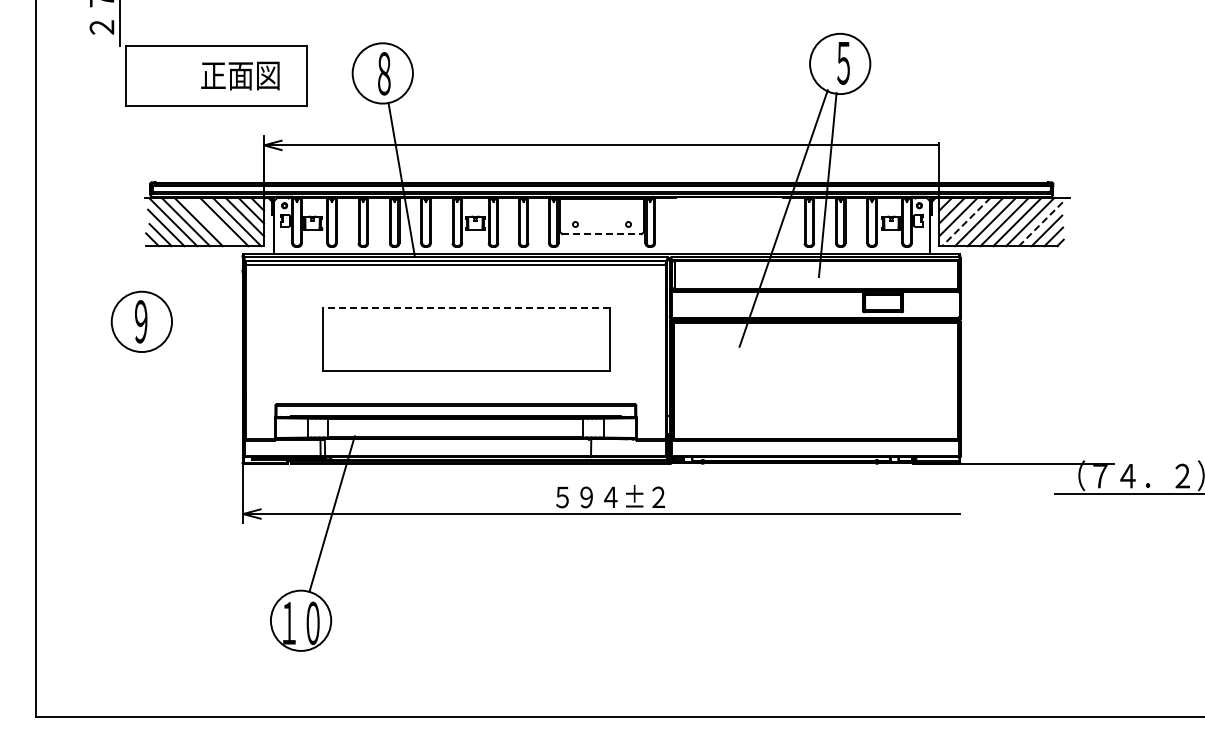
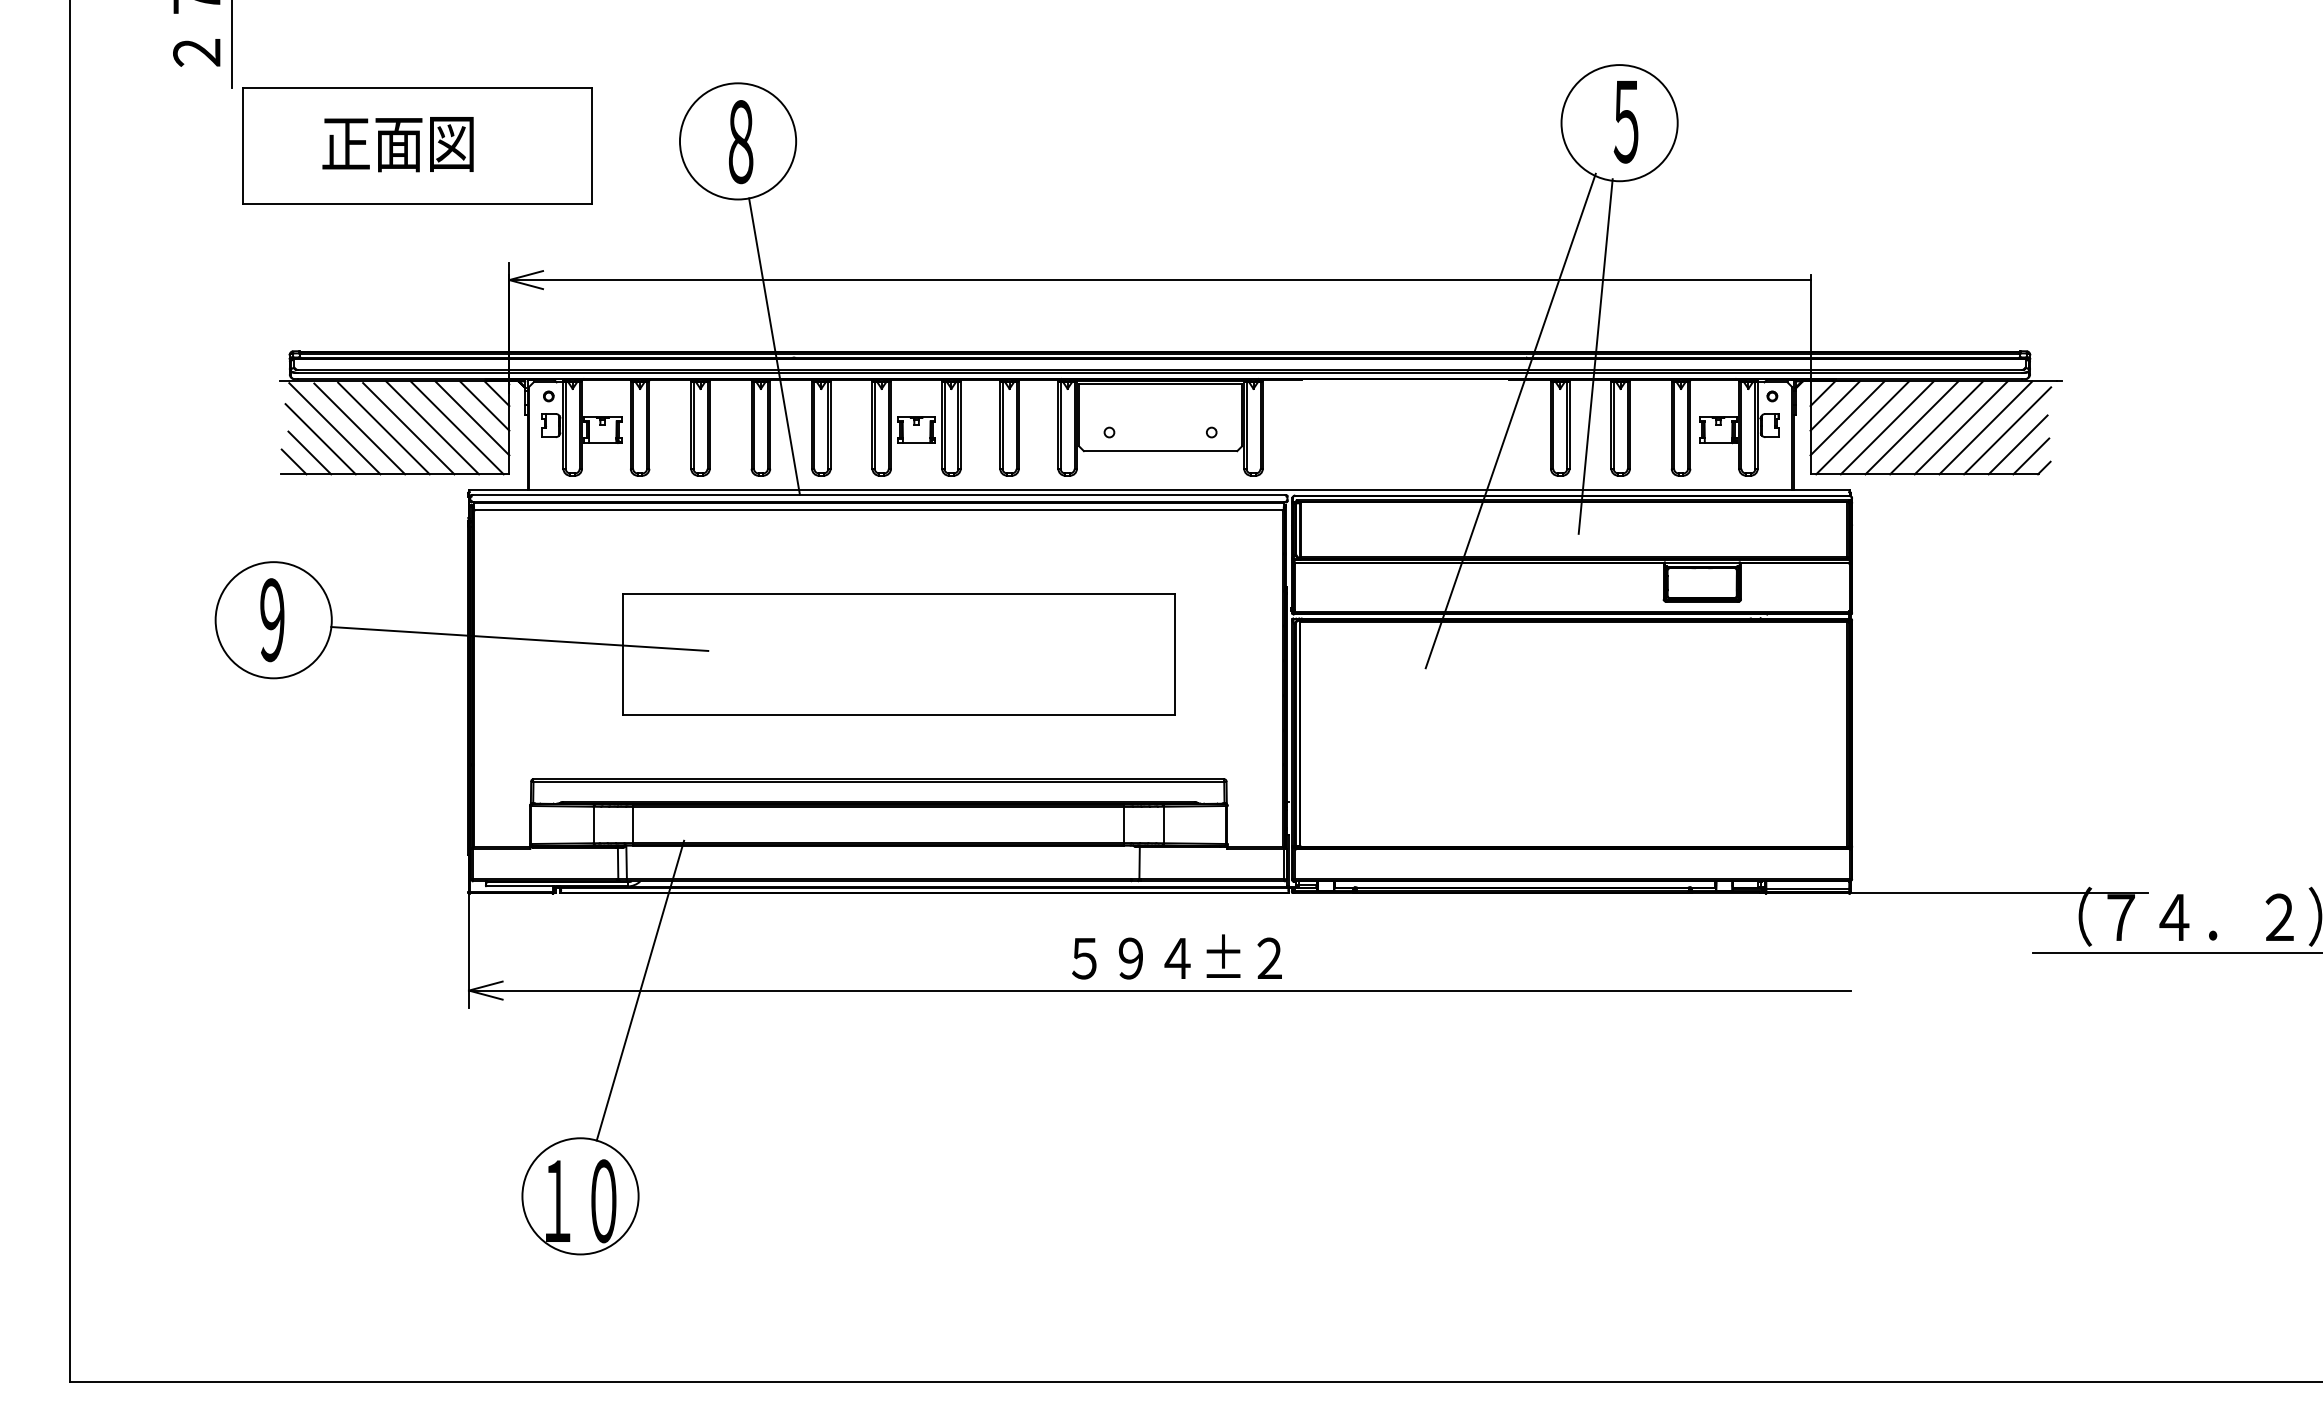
text: (240, 75) -> (398, 143), moved
line: (211, 222) -> (407, 428), added
line: (965, 222) -> (1861, 428), dashed -> solid
line: (1041, 223) -> (2007, 430), dashed -> solid
line: (602, 234) -> (1161, 451), dashed -> solid
line: (465, 308) -> (897, 594), dashed -> solid
line: (269, 331) -> (519, 638), added

